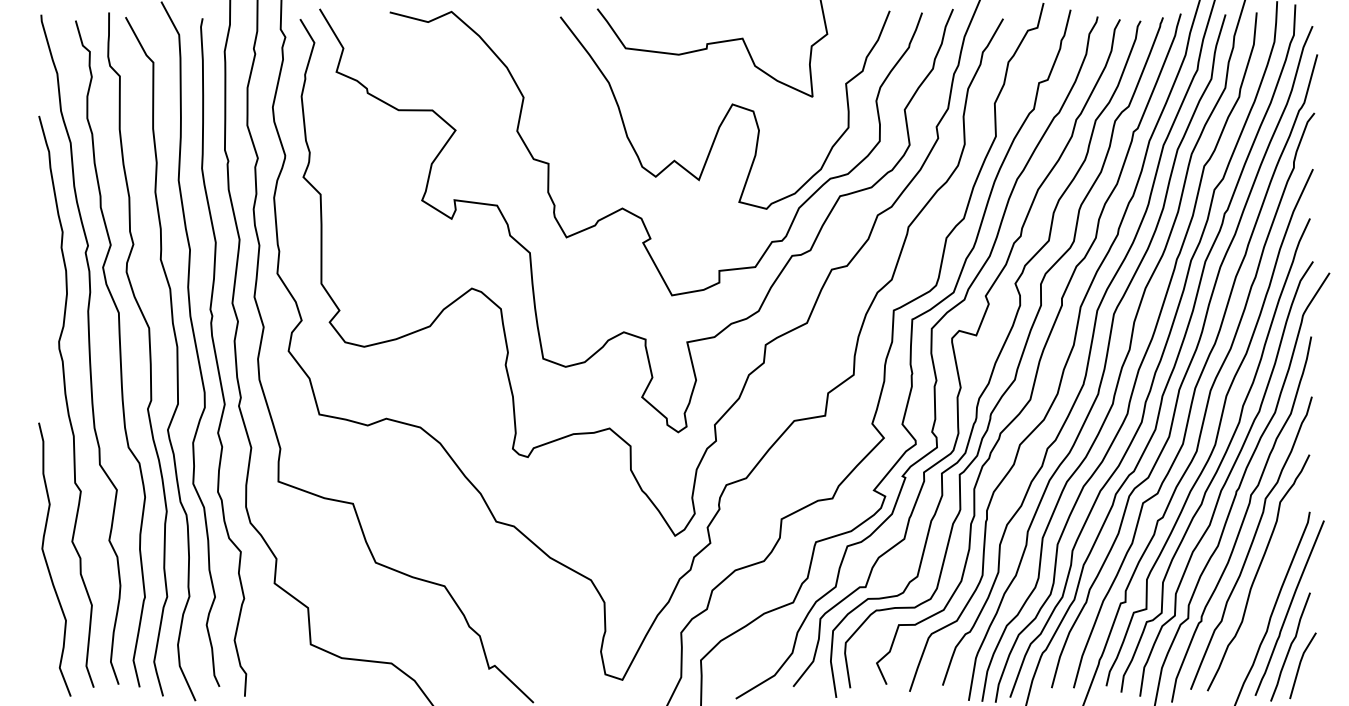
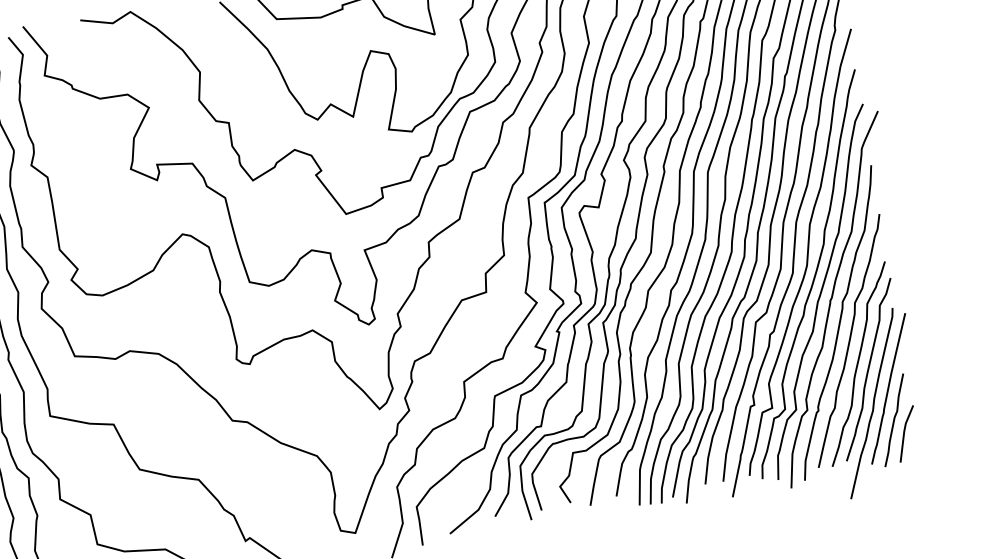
curve: (1269, 581) -> (868, 369), added

